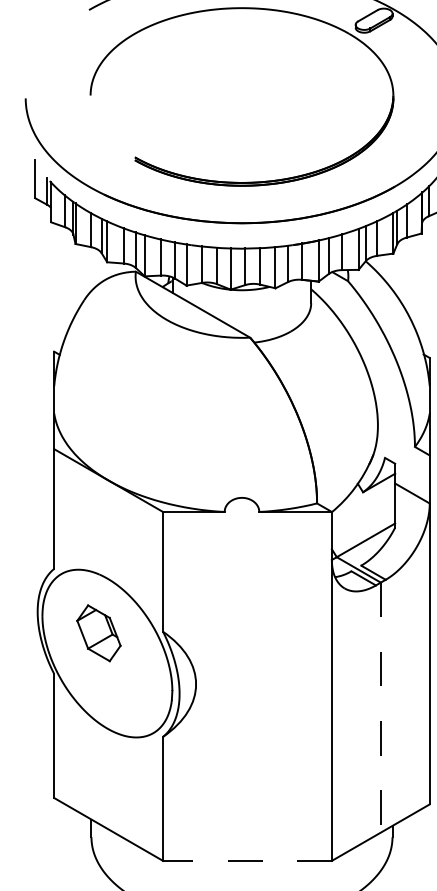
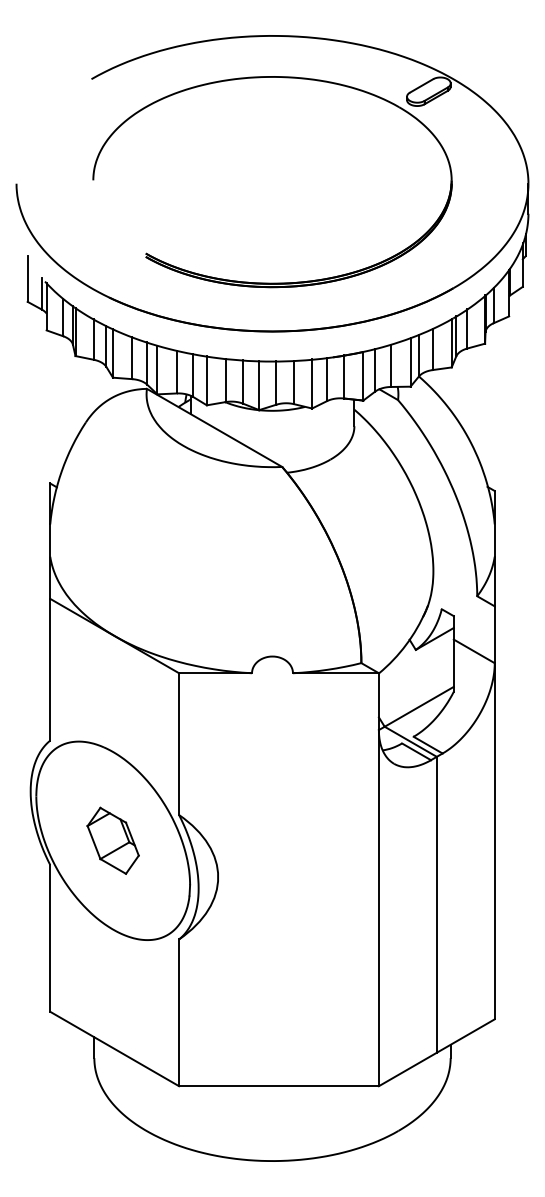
part: (98, 633) -> (112, 840), moved
line: (380, 707) -> (436, 904), dashed -> solid
line: (247, 861) -> (278, 1086), dashed -> solid

